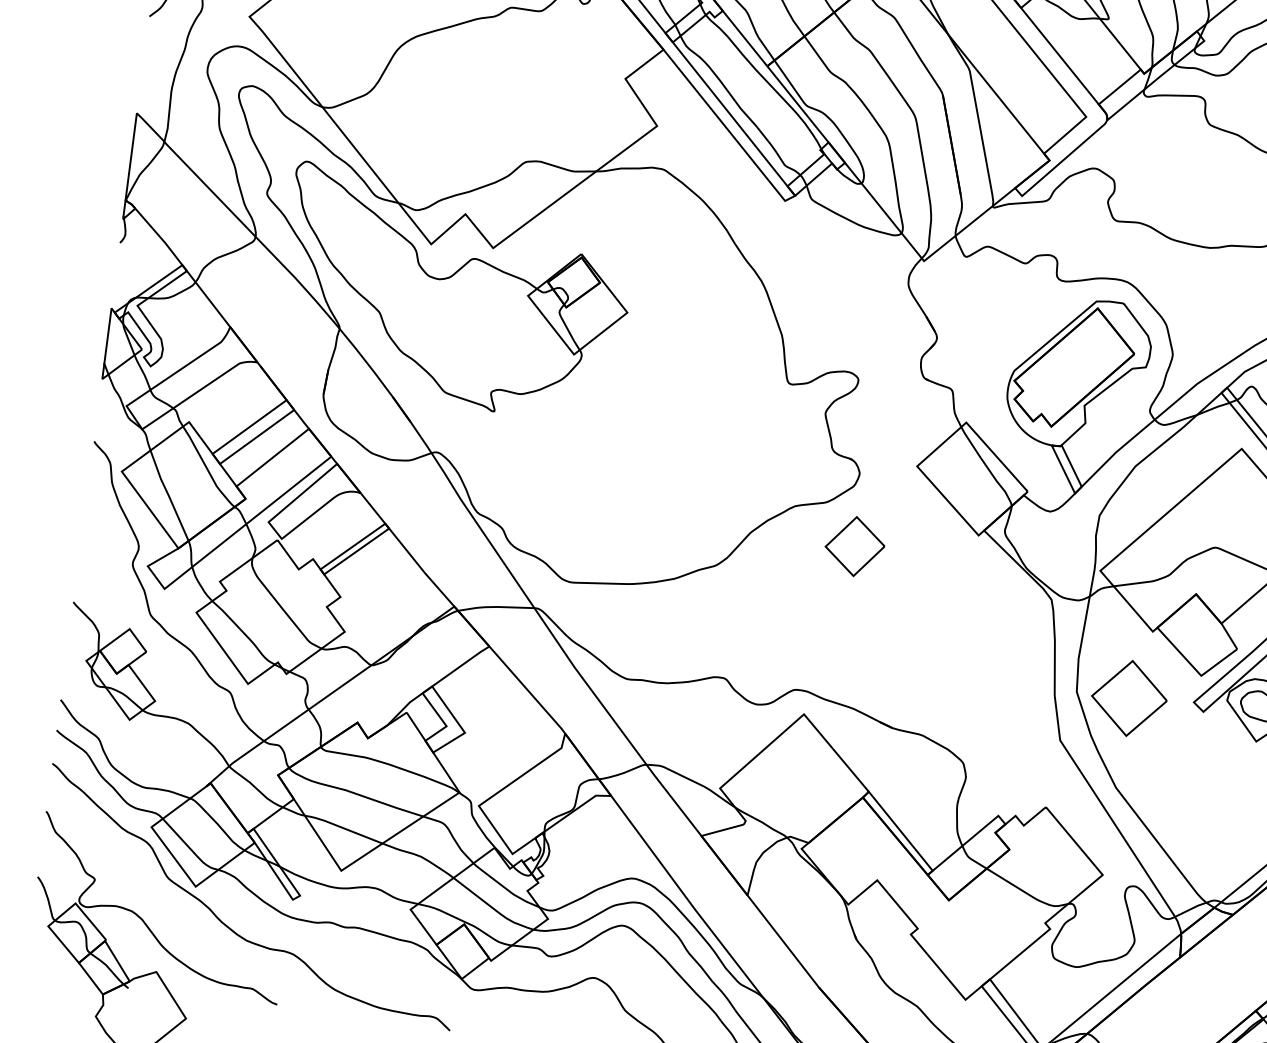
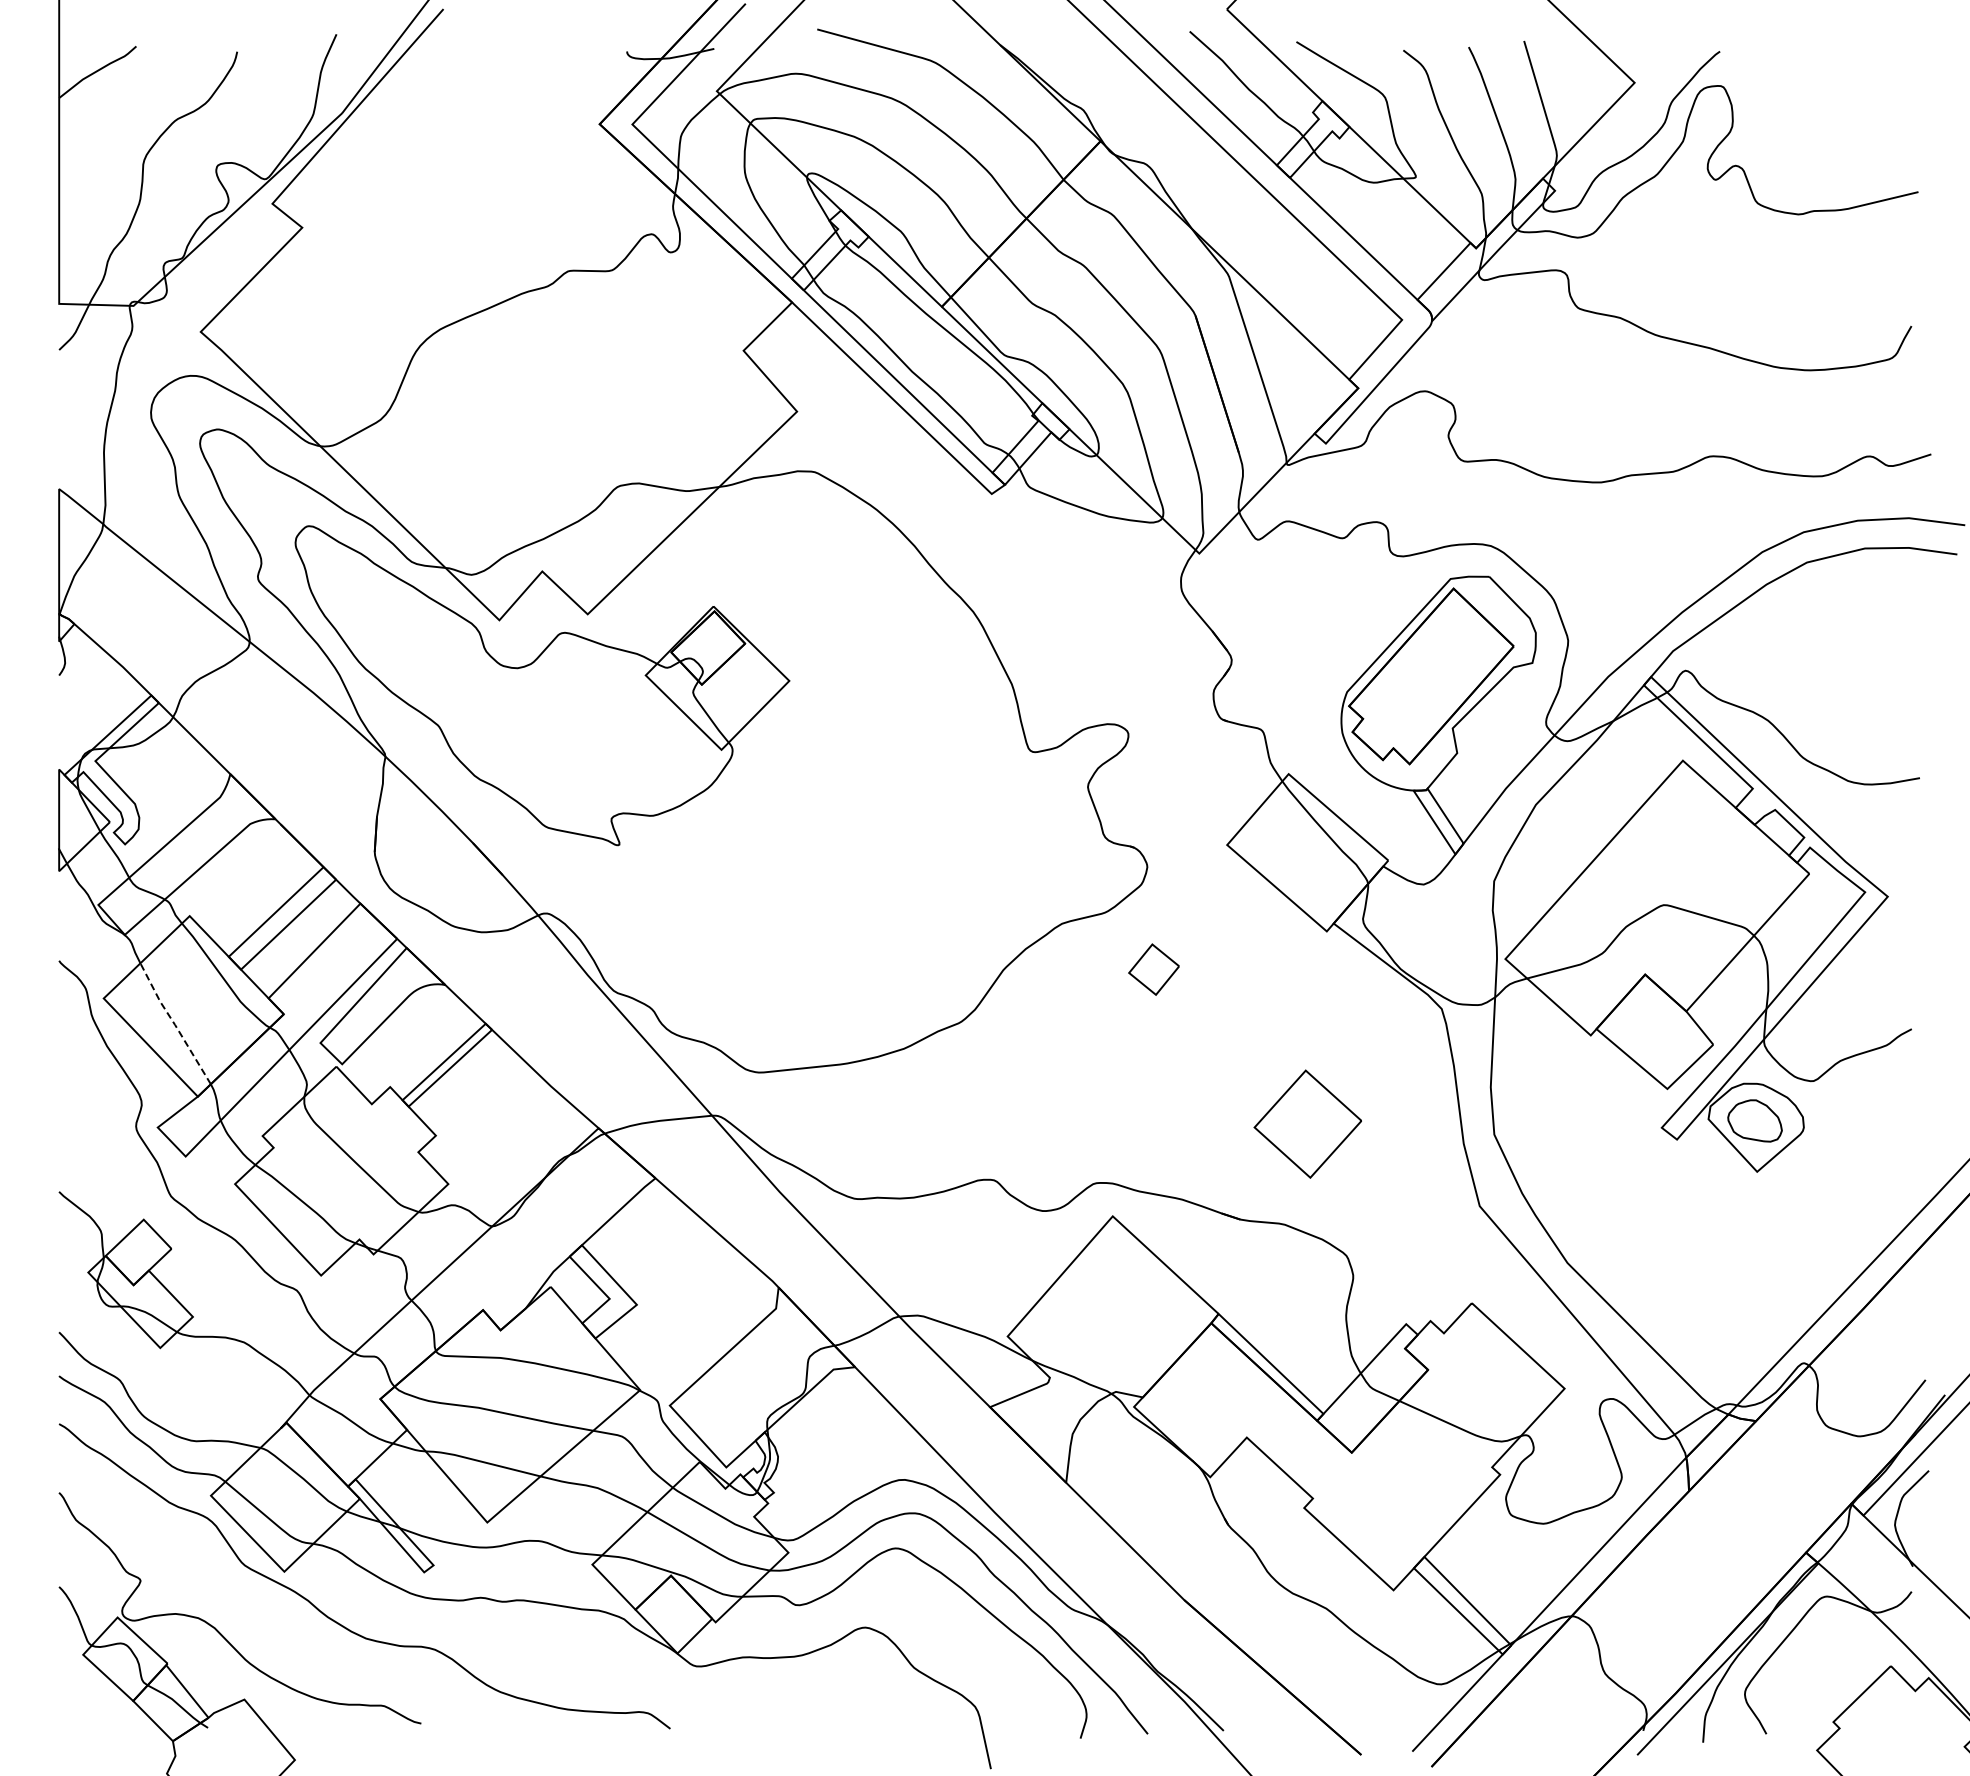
line: (168, 496) -> (174, 1024), solid -> dashed
part: (854, 546) -> (1153, 969), size x0.6
part: (1129, 697) -> (1307, 1123), moved

